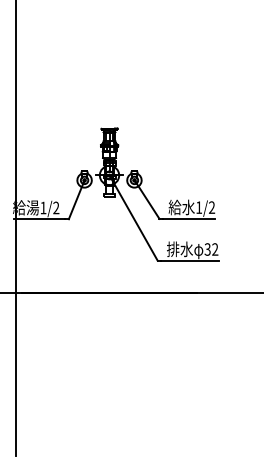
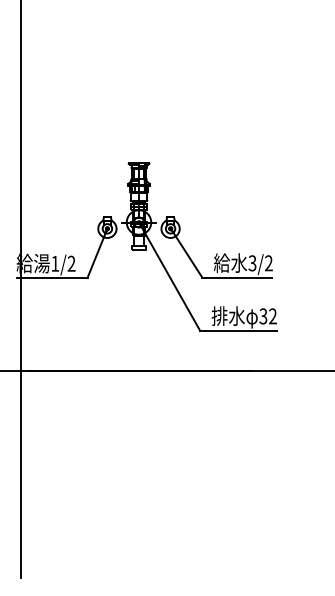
text: (199, 207) -> (253, 263), 1/2 -> 3/2

